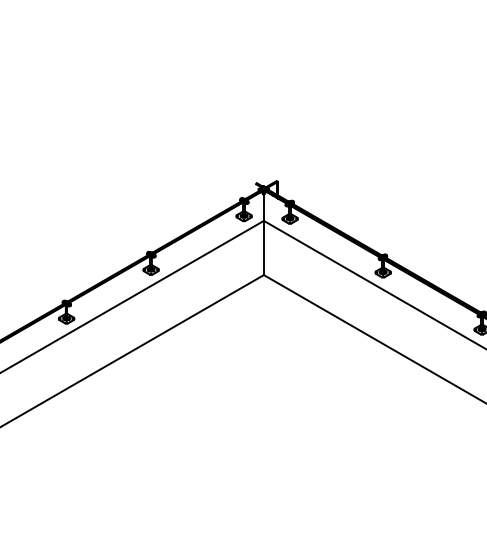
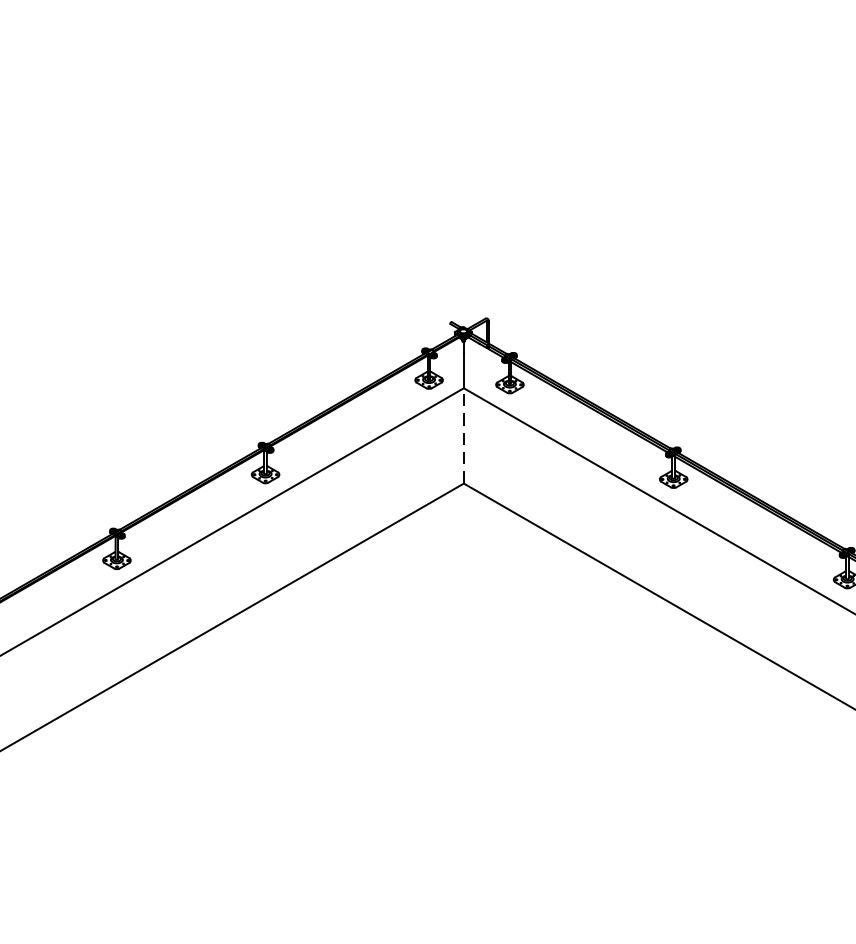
line: (263, 247) -> (463, 435), solid -> dashed

